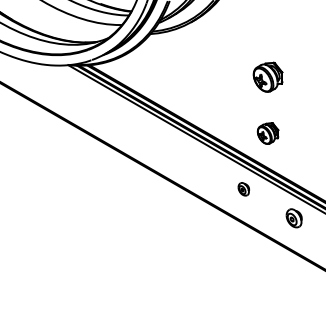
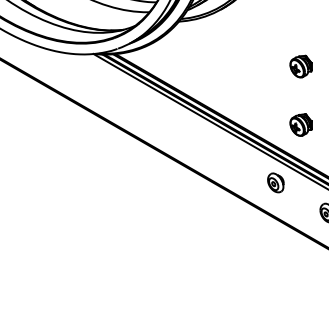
part: (267, 77) -> (300, 66), size x0.71
part: (243, 189) -> (275, 183), size x1.43

